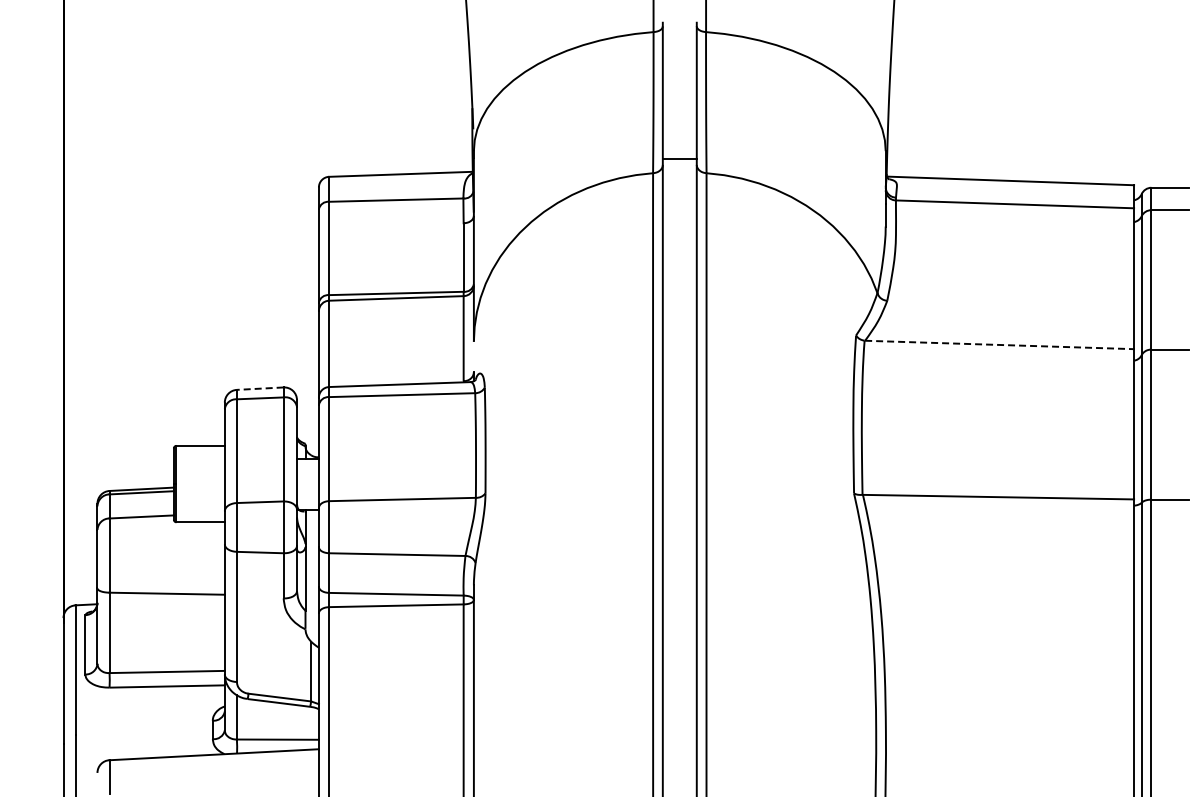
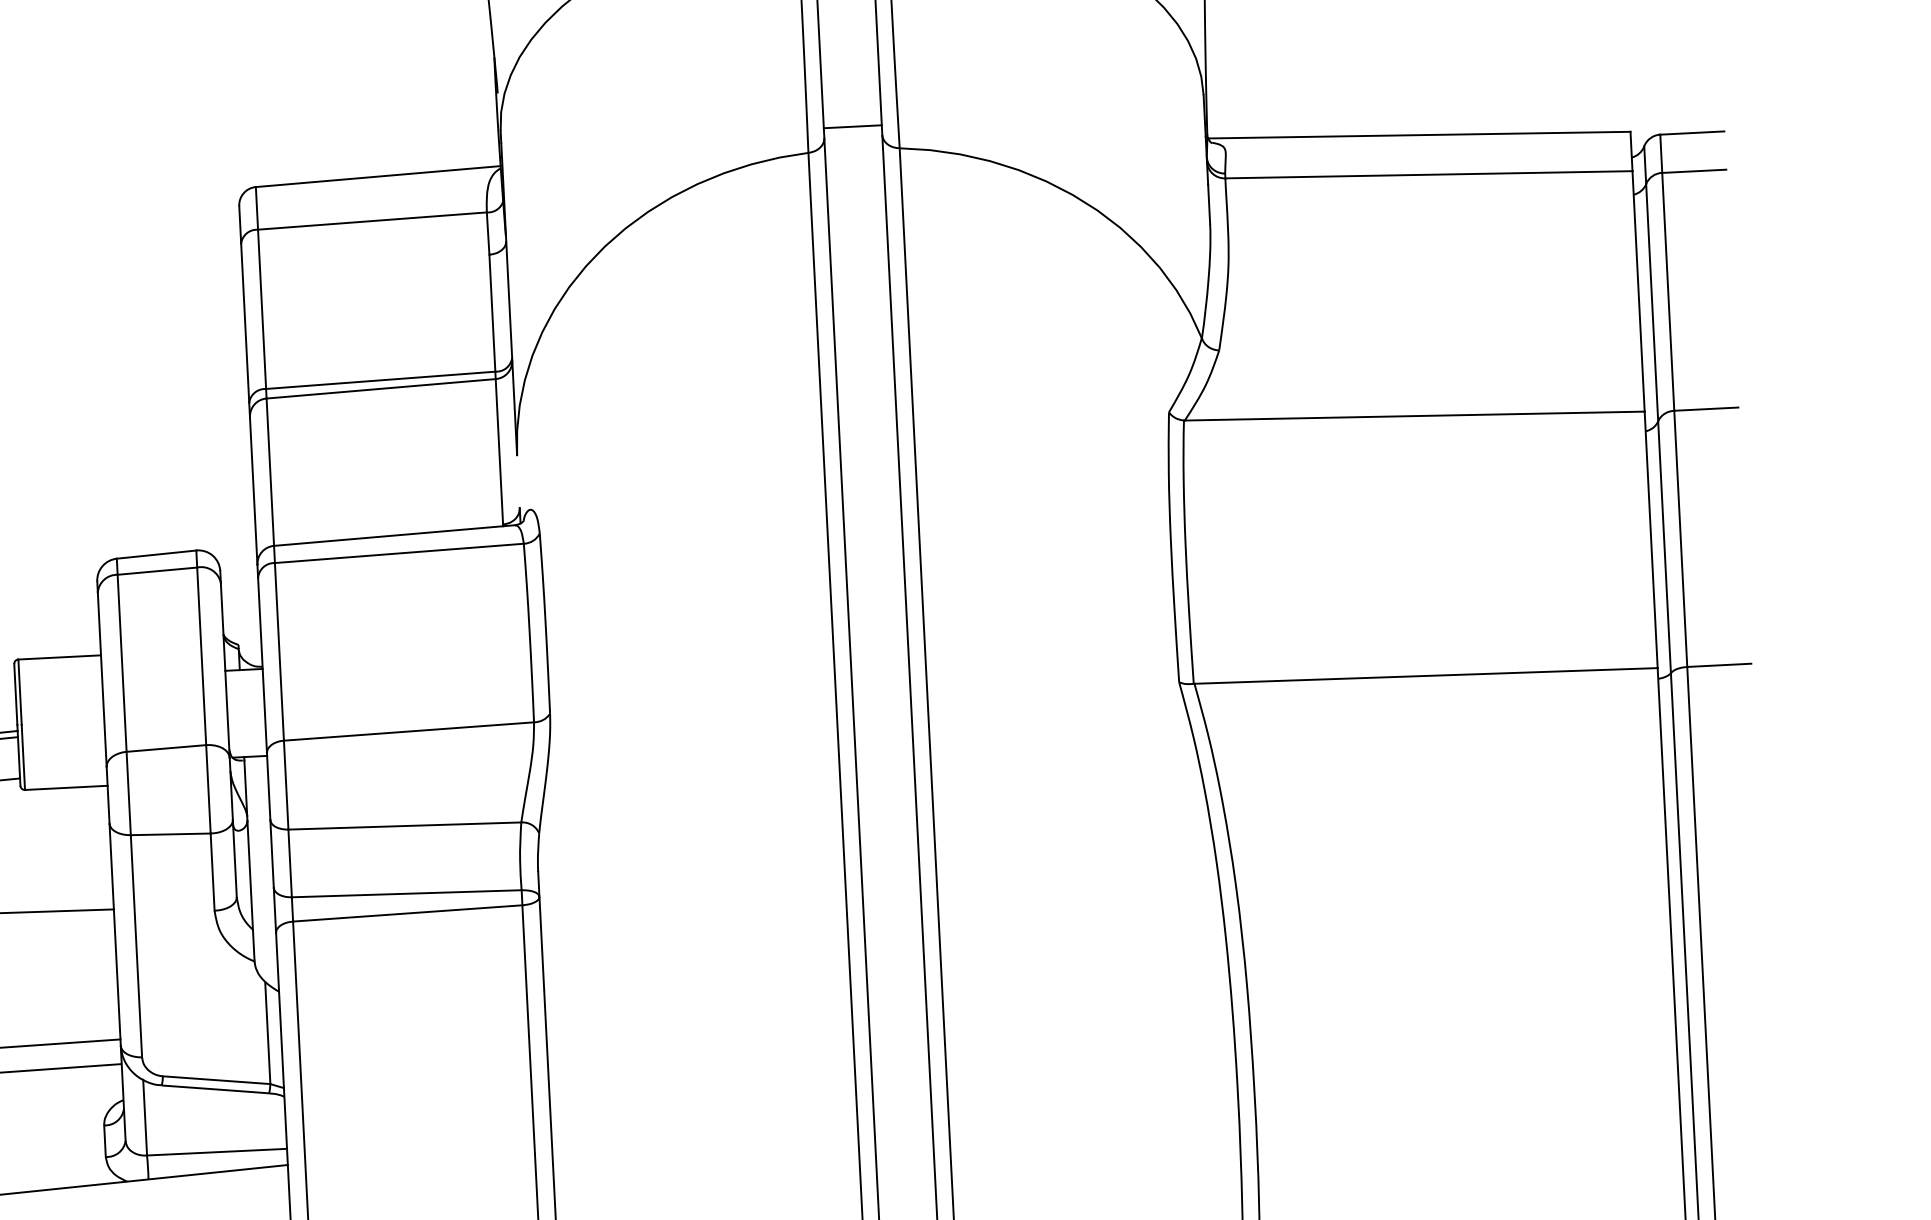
line: (999, 344) -> (1414, 415), dashed -> solid
line: (259, 388) -> (155, 554), dashed -> solid

